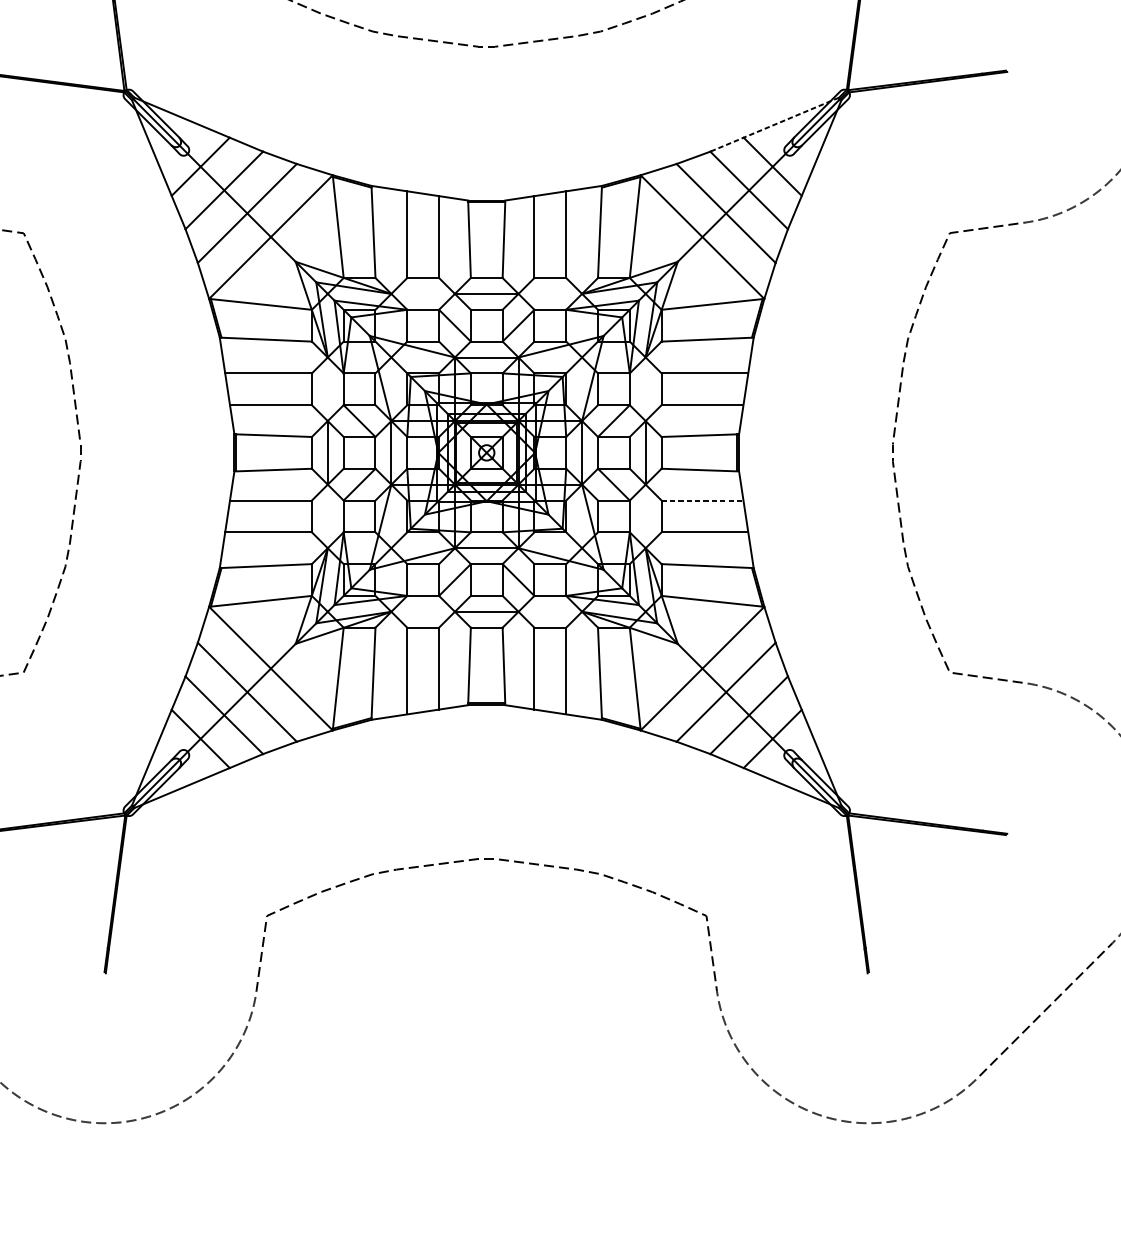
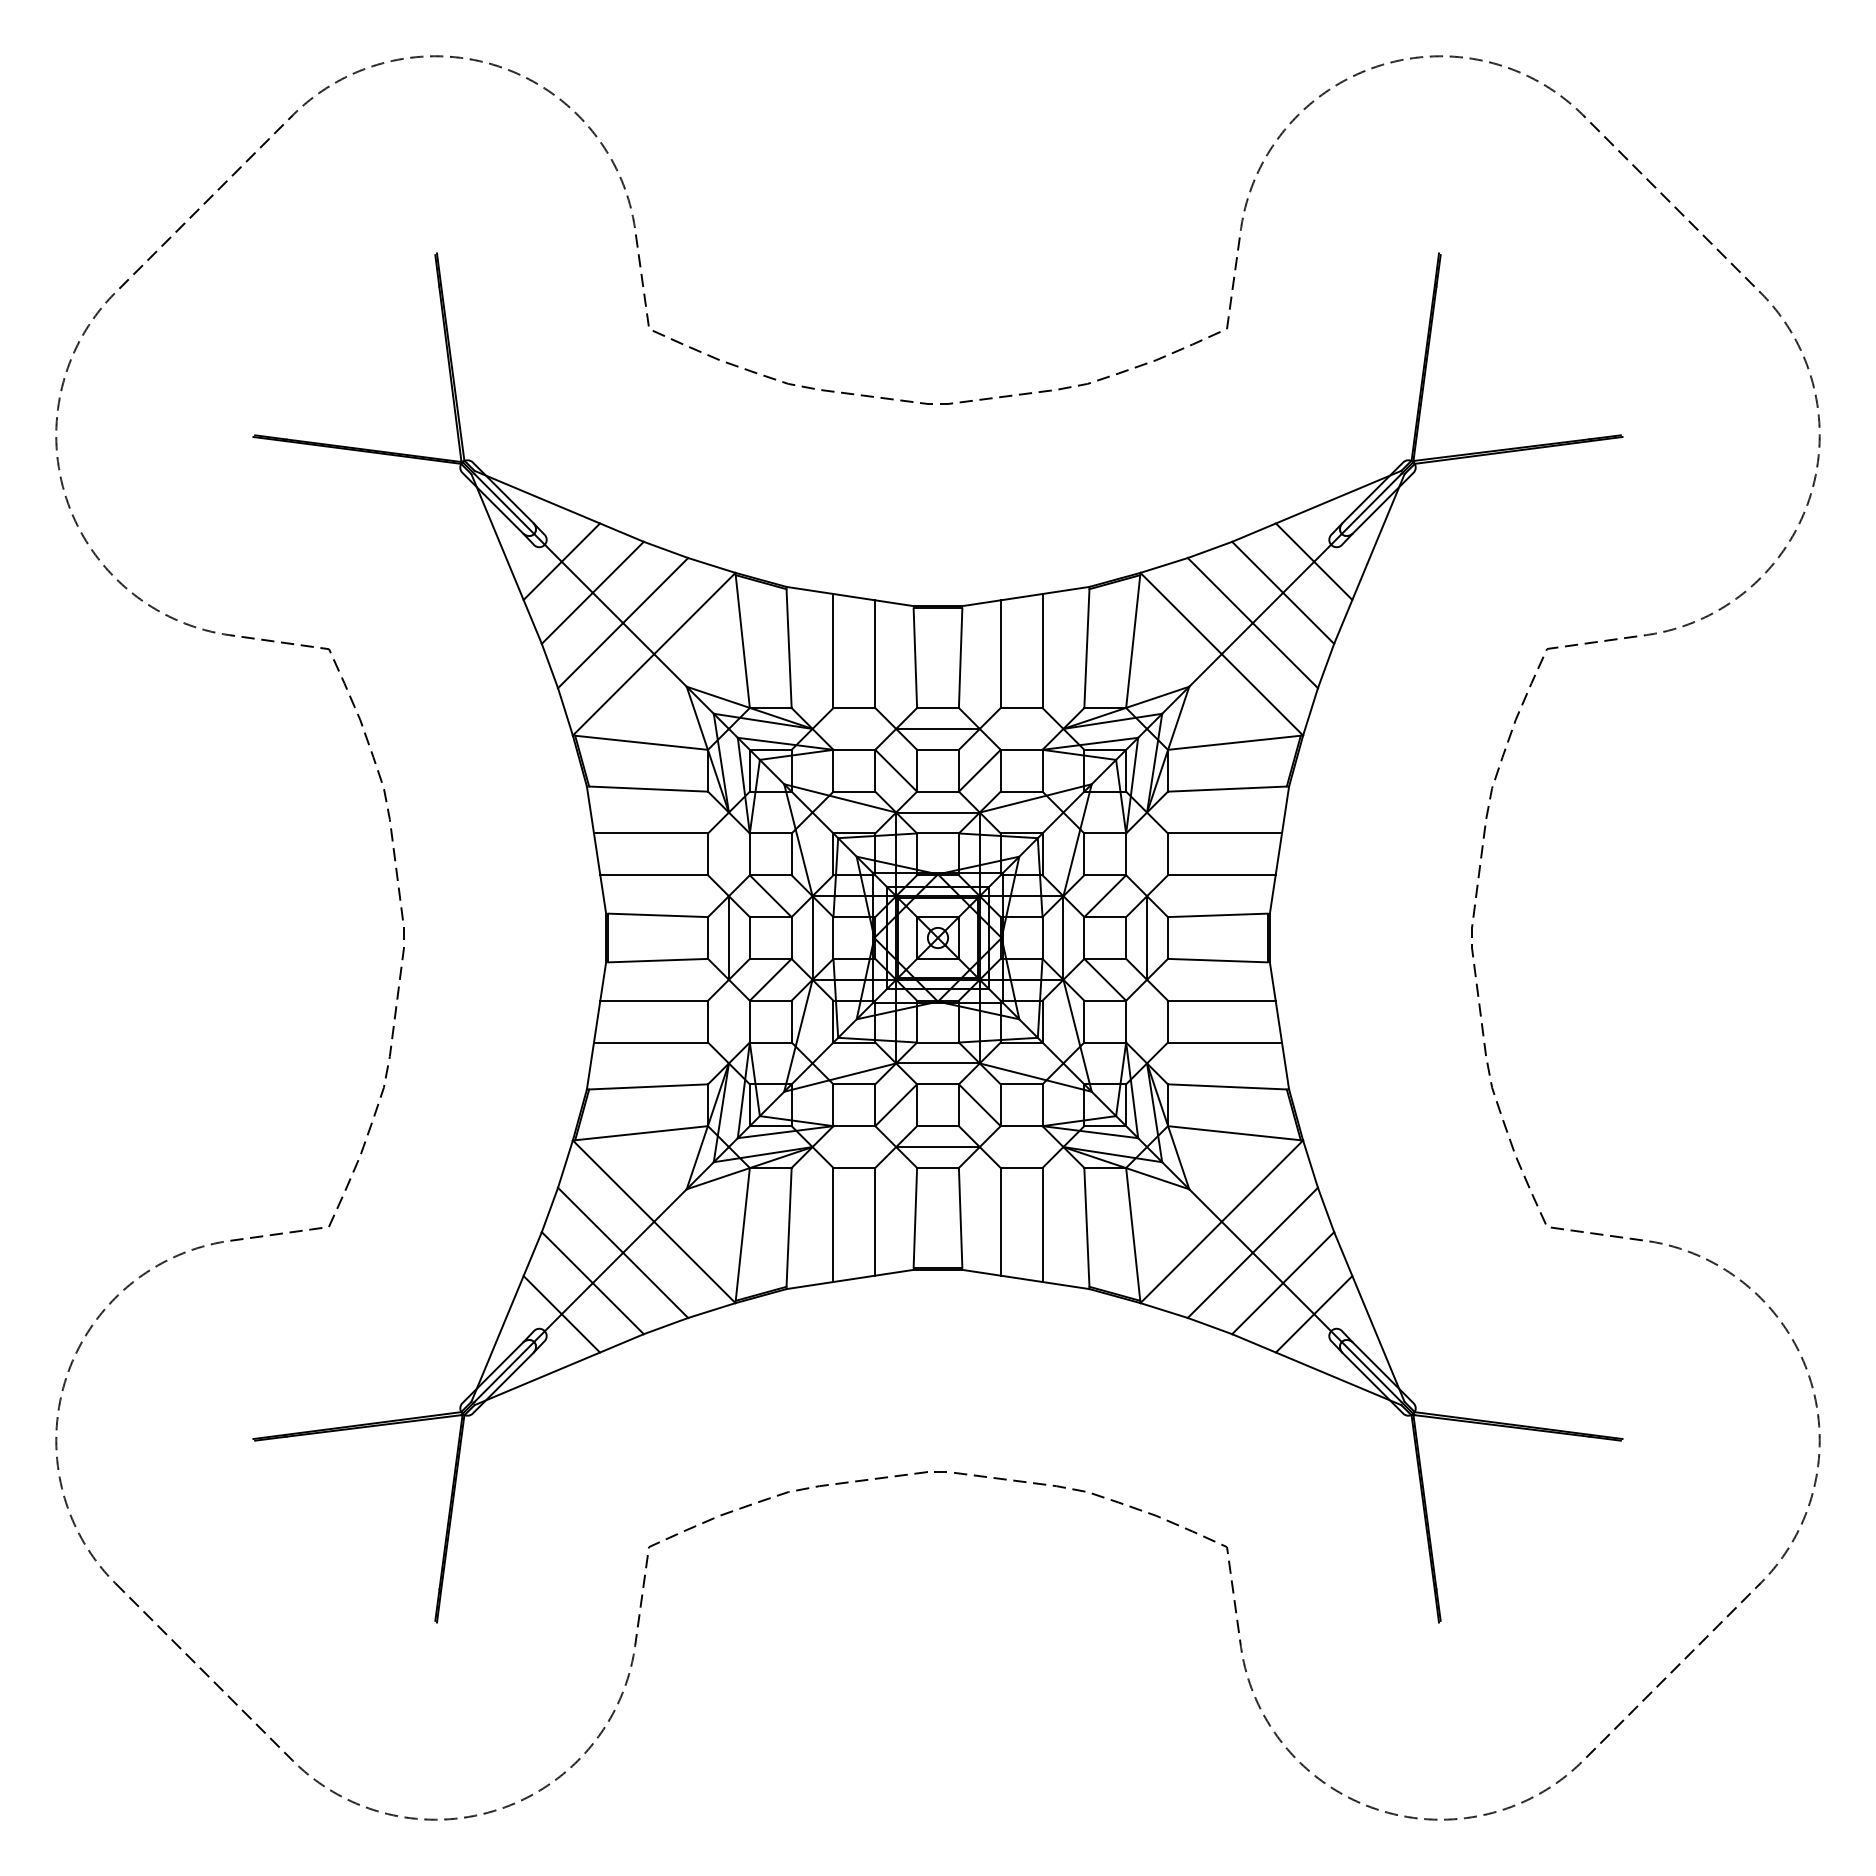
line: (774, 124) -> (1316, 506), dashed -> solid
line: (702, 500) -> (1221, 1000), dashed -> solid

